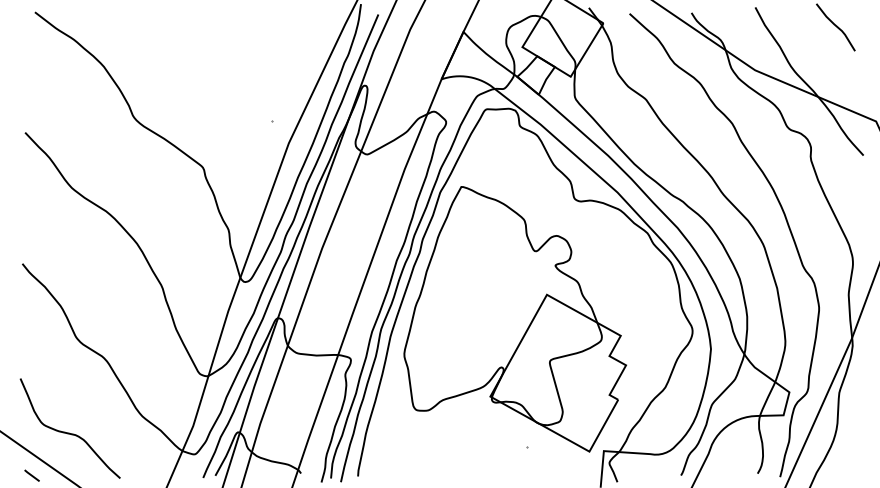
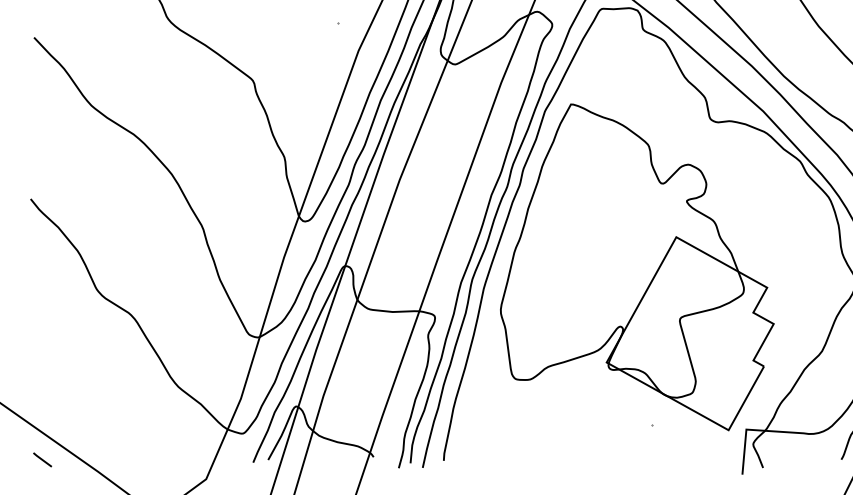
curve: (69, 432) -> (88, 406), removed

